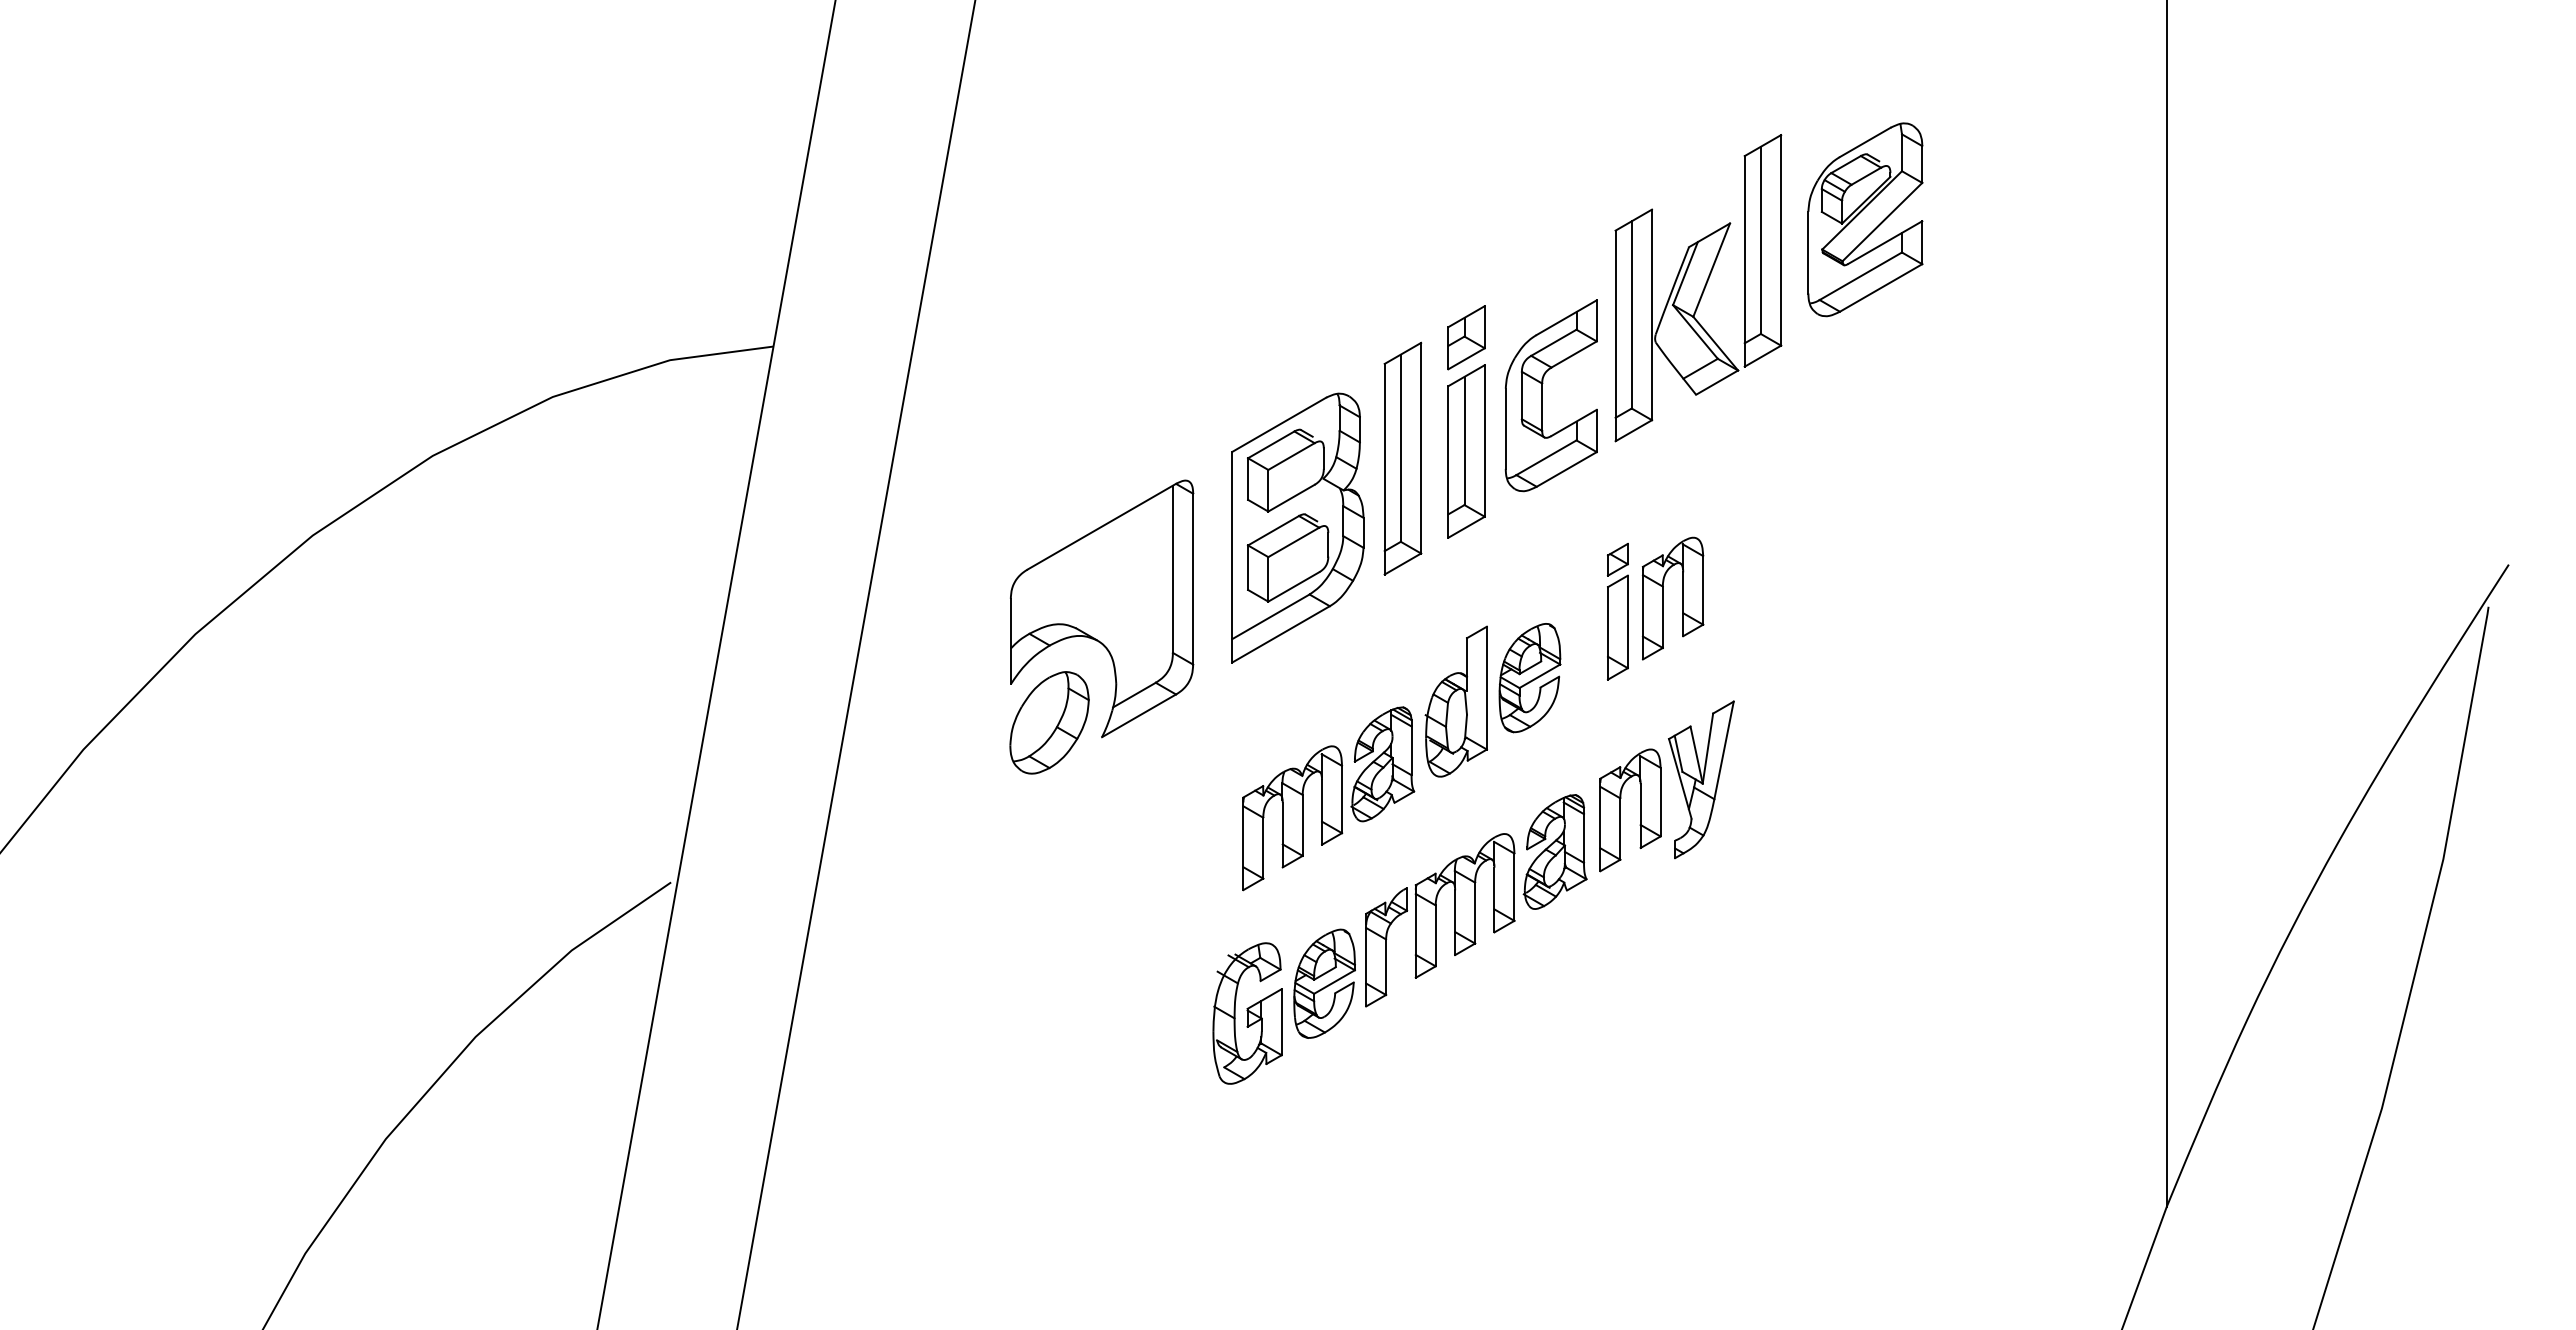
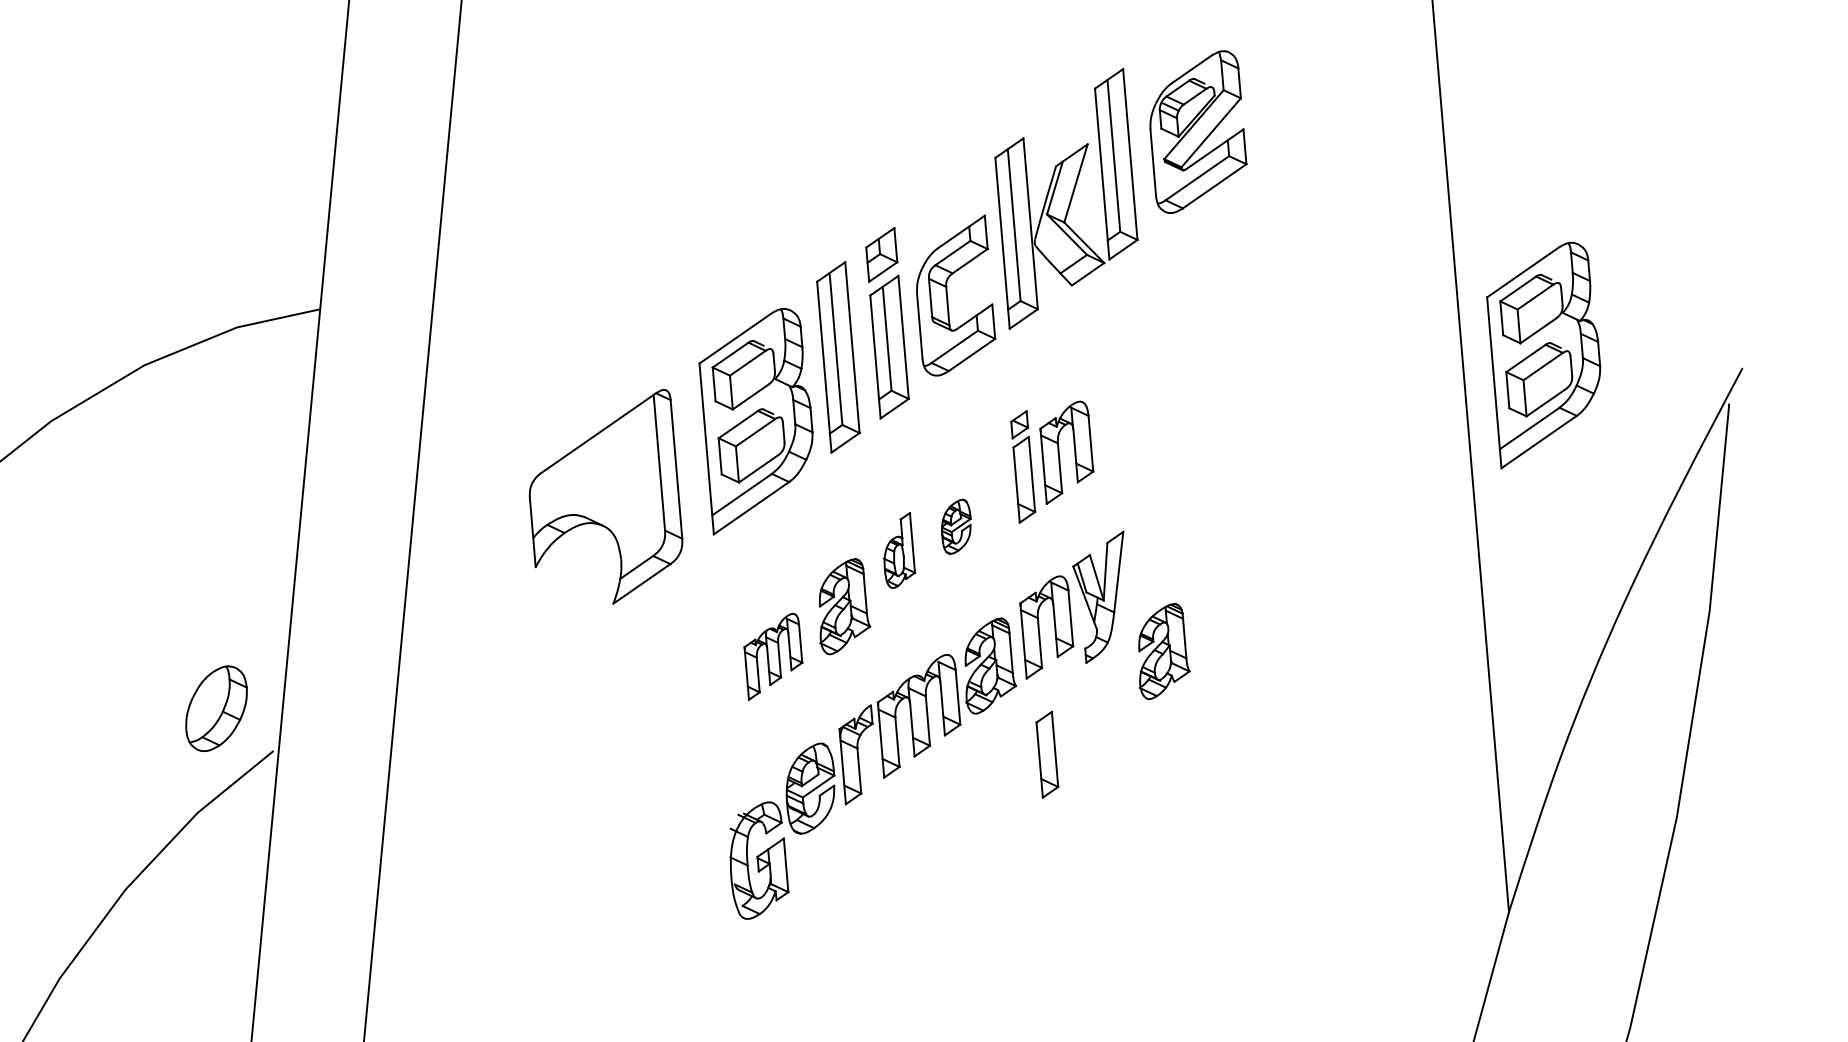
part: (2268, 527) -> (1545, 354), added
part: (1529, 678) -> (956, 527), size x0.6
part: (1455, 701) -> (897, 550), size x0.6
part: (1049, 722) -> (216, 708), moved
part: (1292, 818) -> (773, 656), size x0.7
part: (1768, 851) -> (1161, 651), added
part: (1617, 966) -> (1047, 754), added
part: (1247, 1013) -> (757, 860), moved

